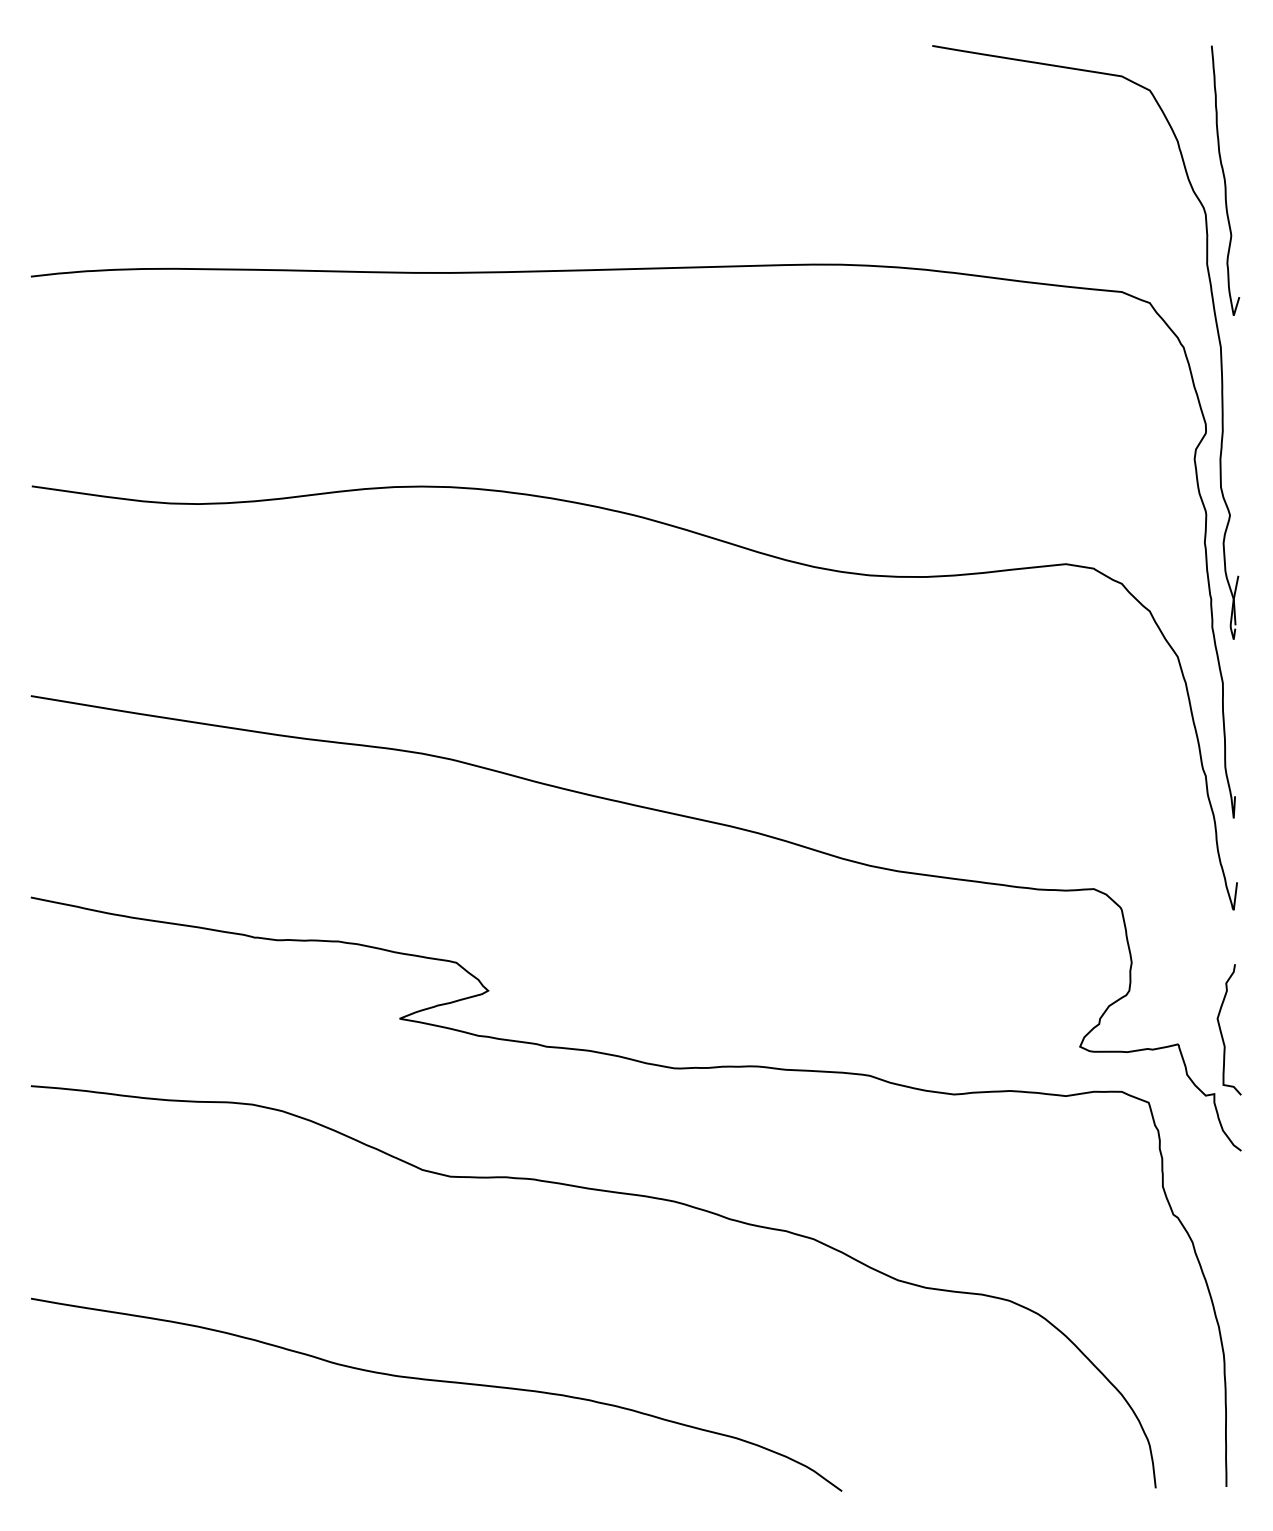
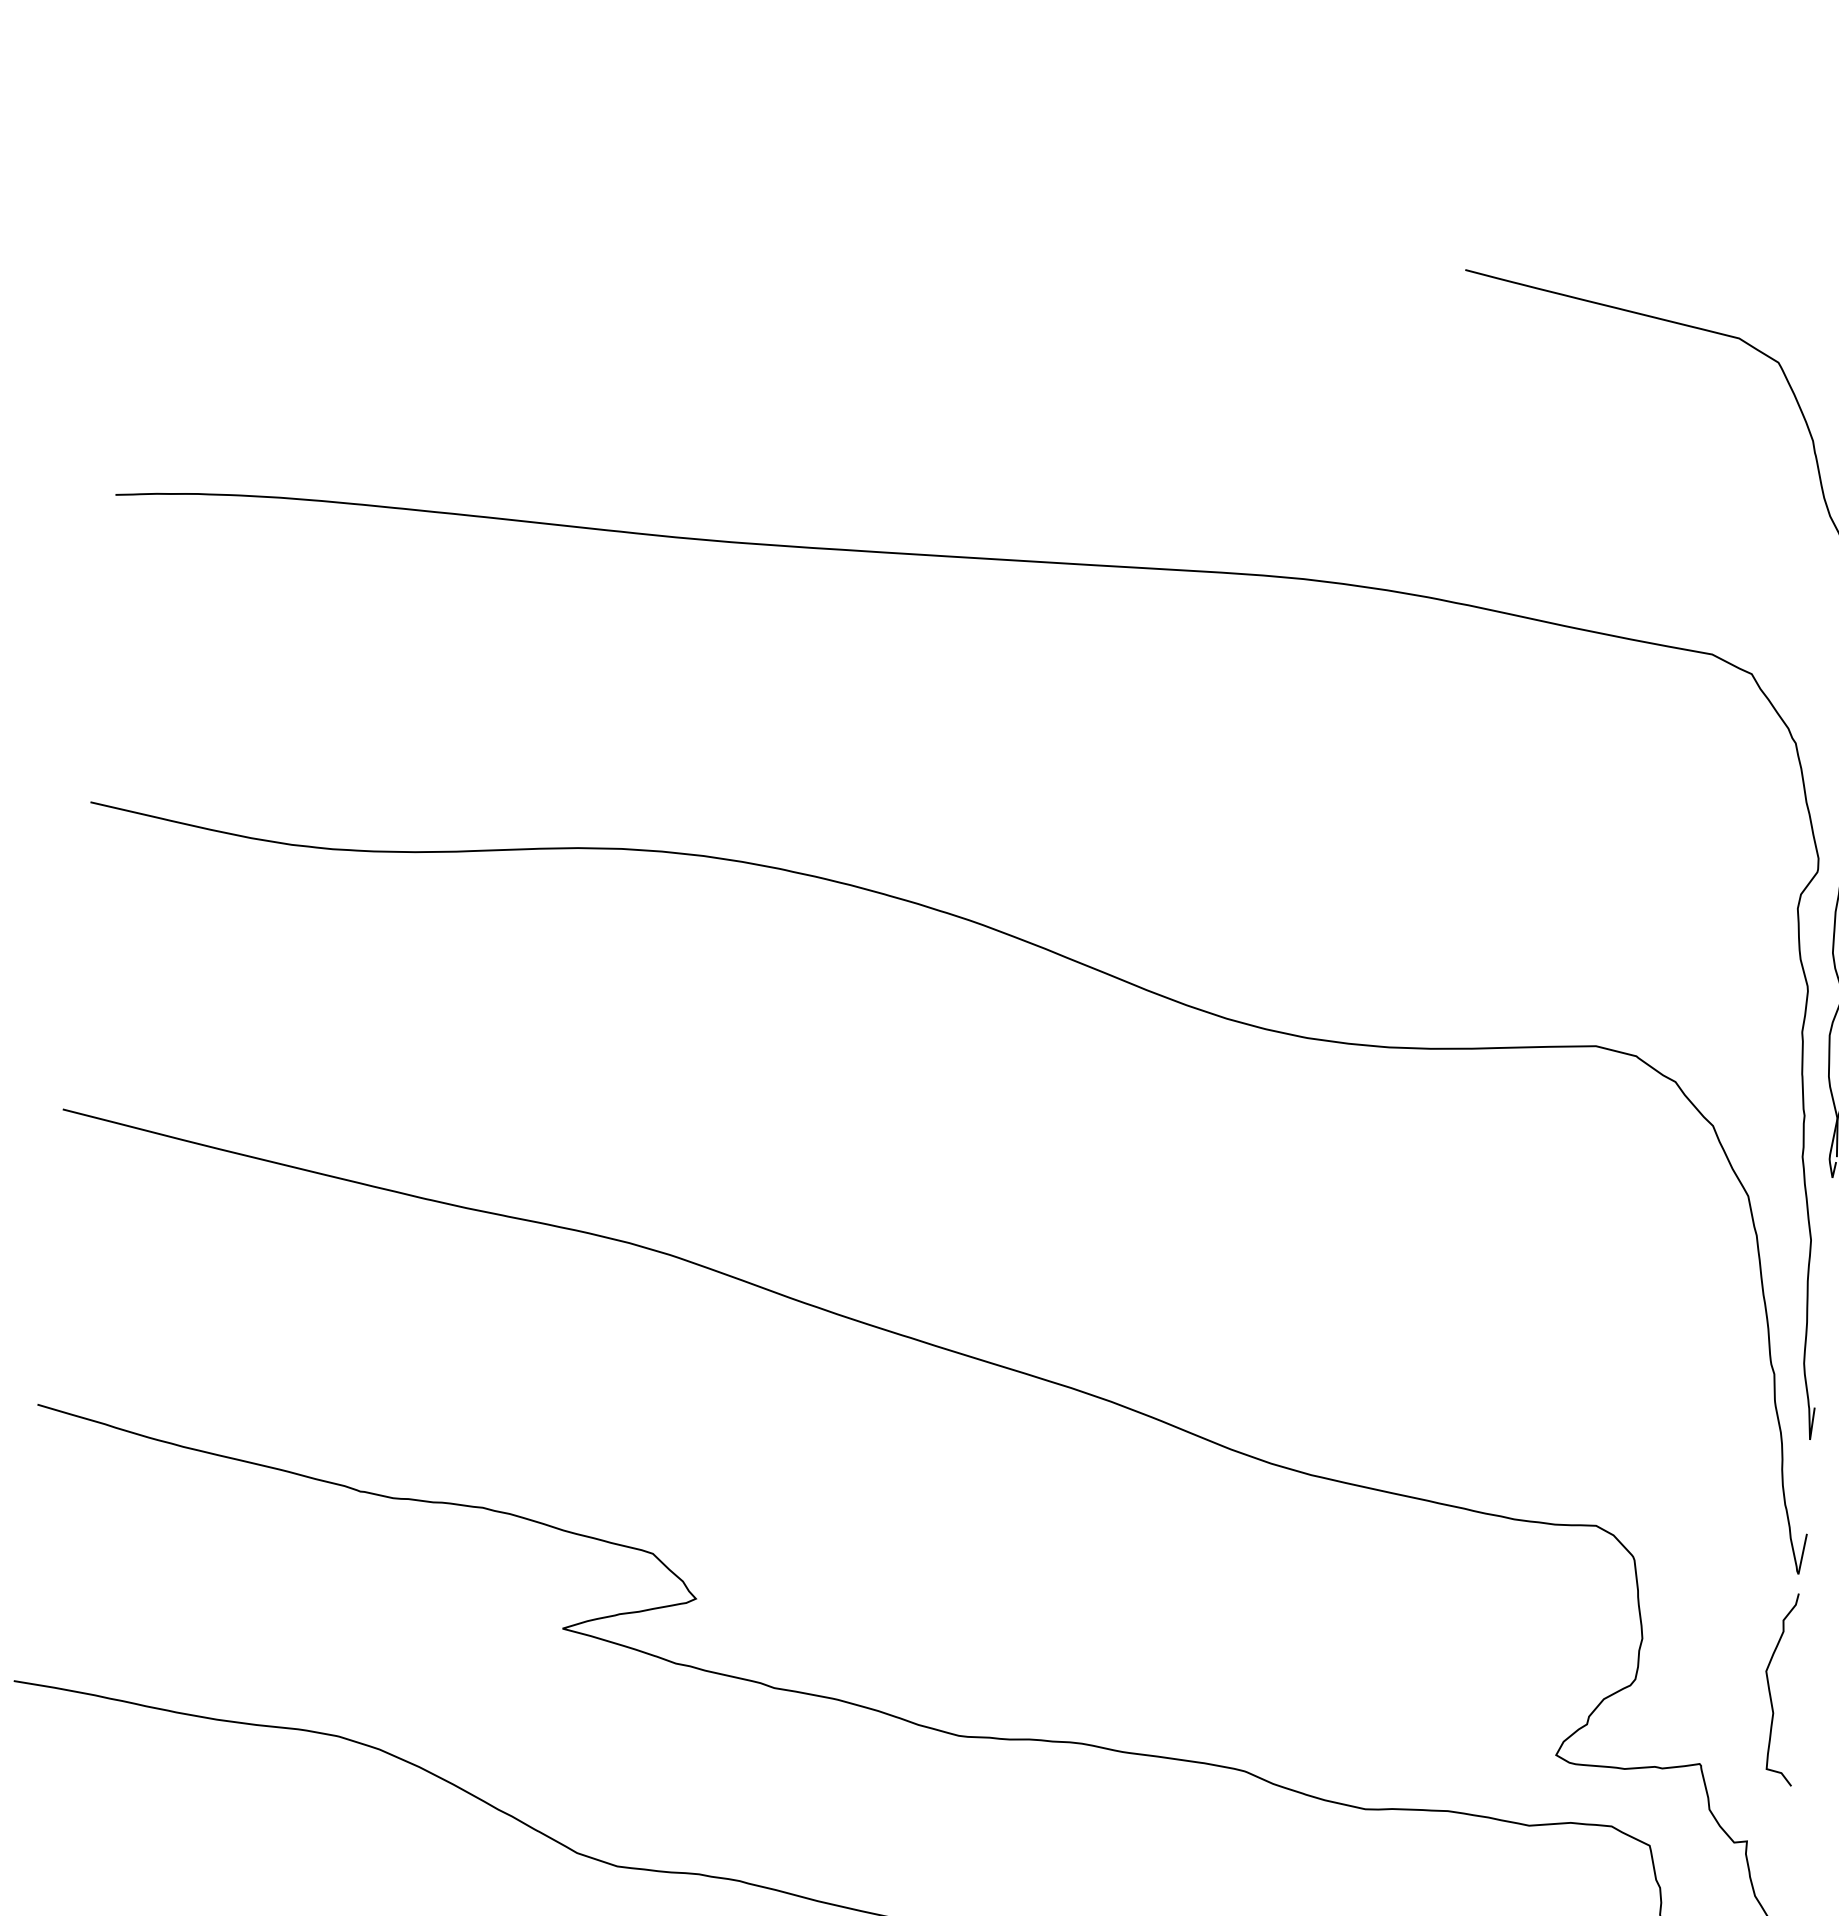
curve: (1221, 1029) -> (1770, 1687), moved

